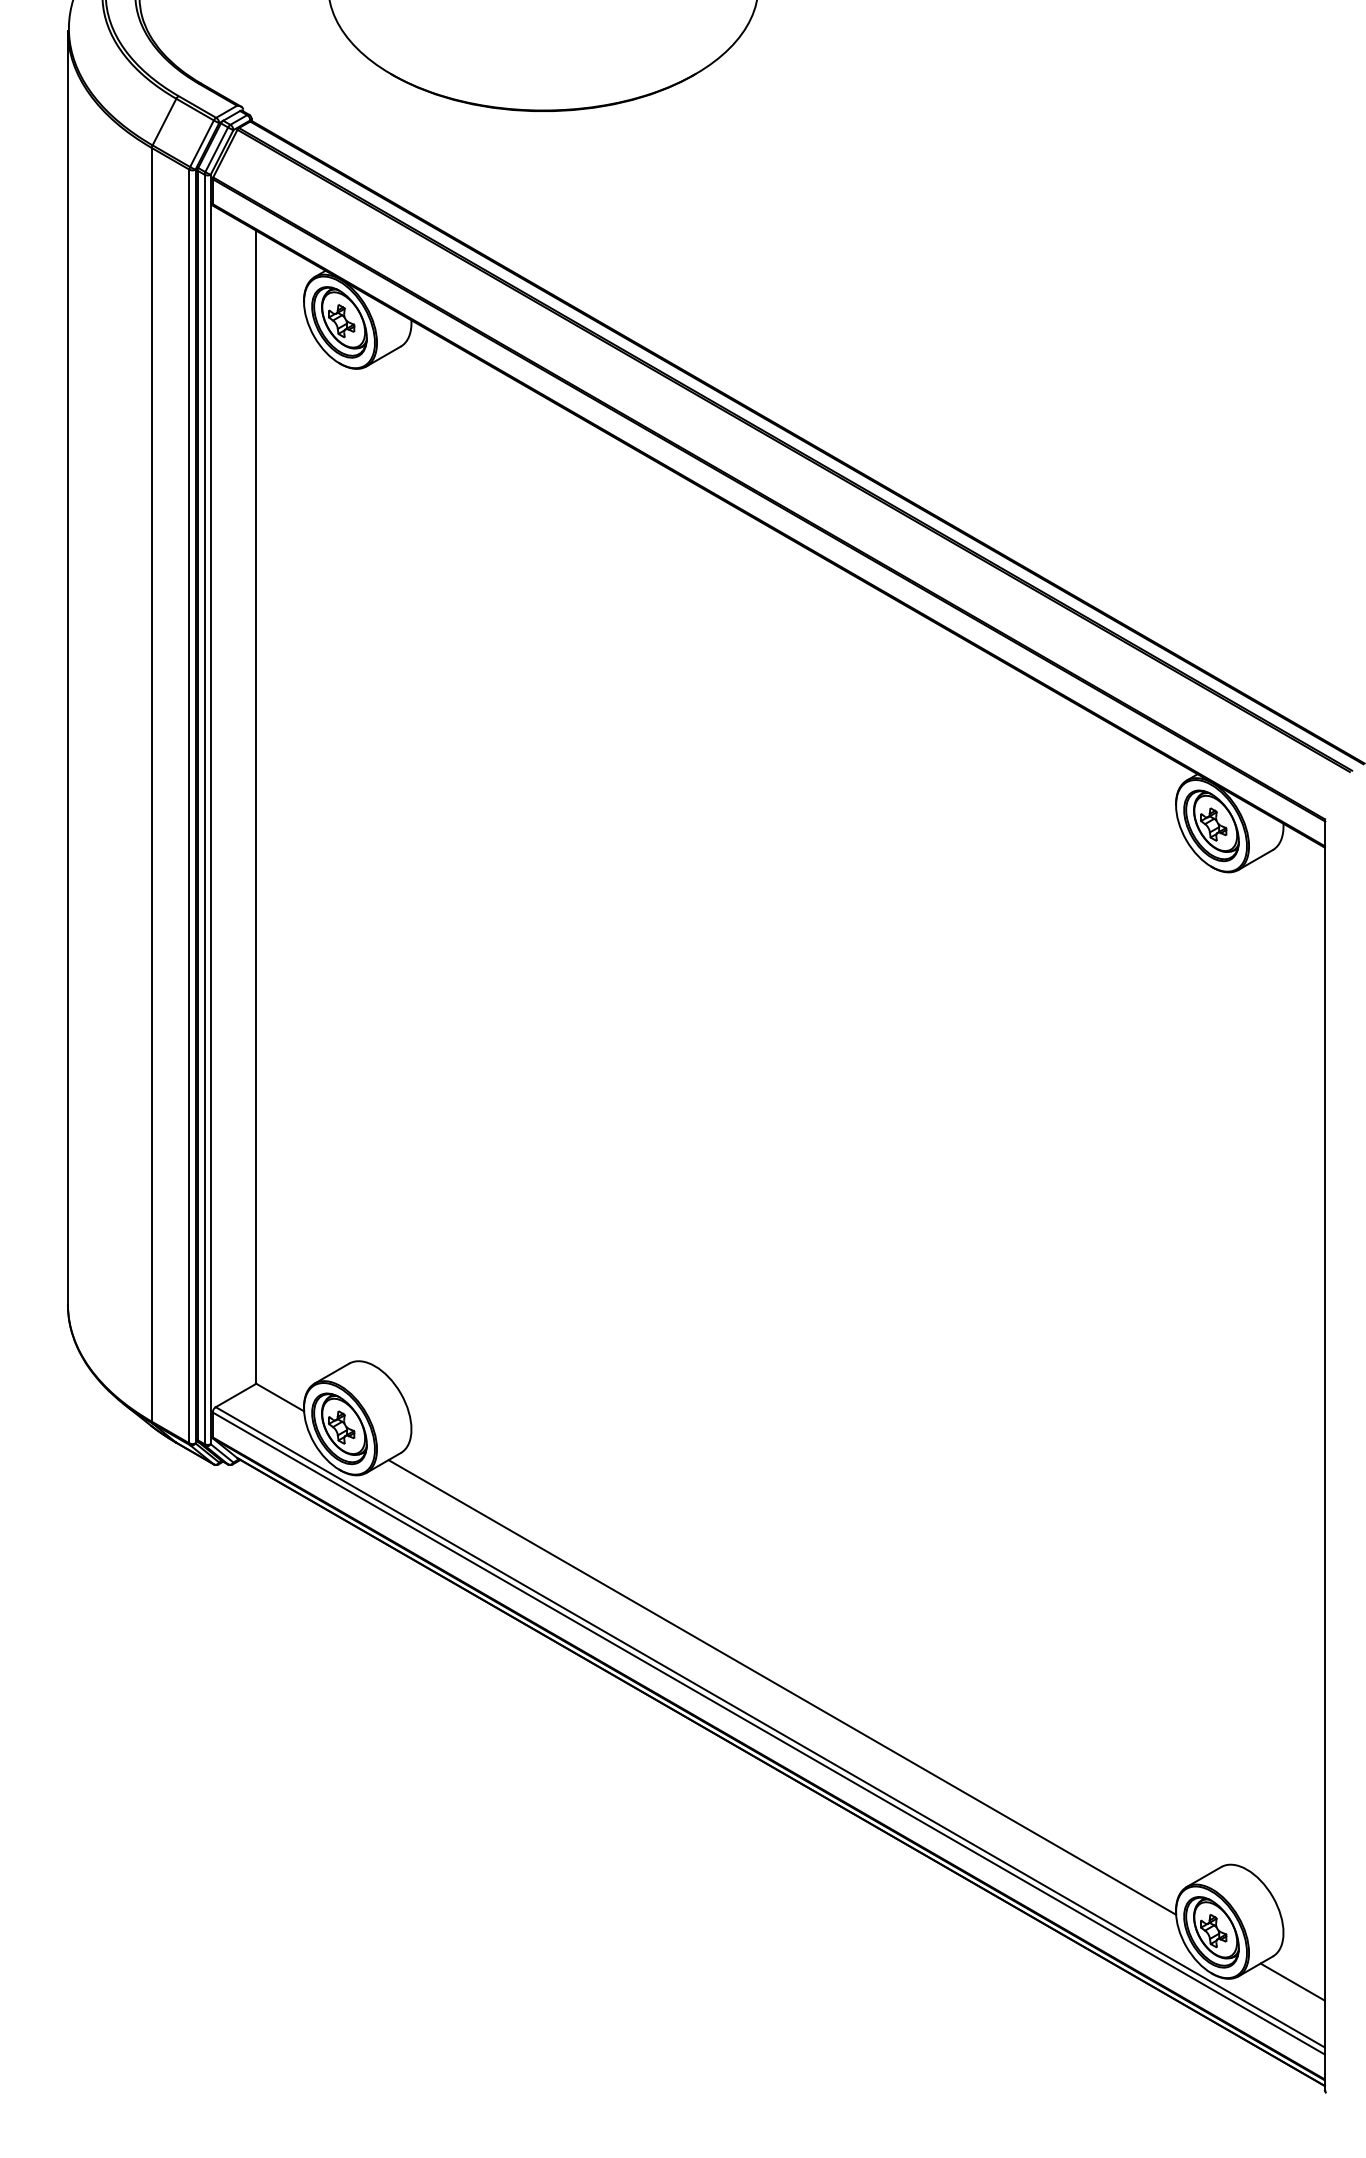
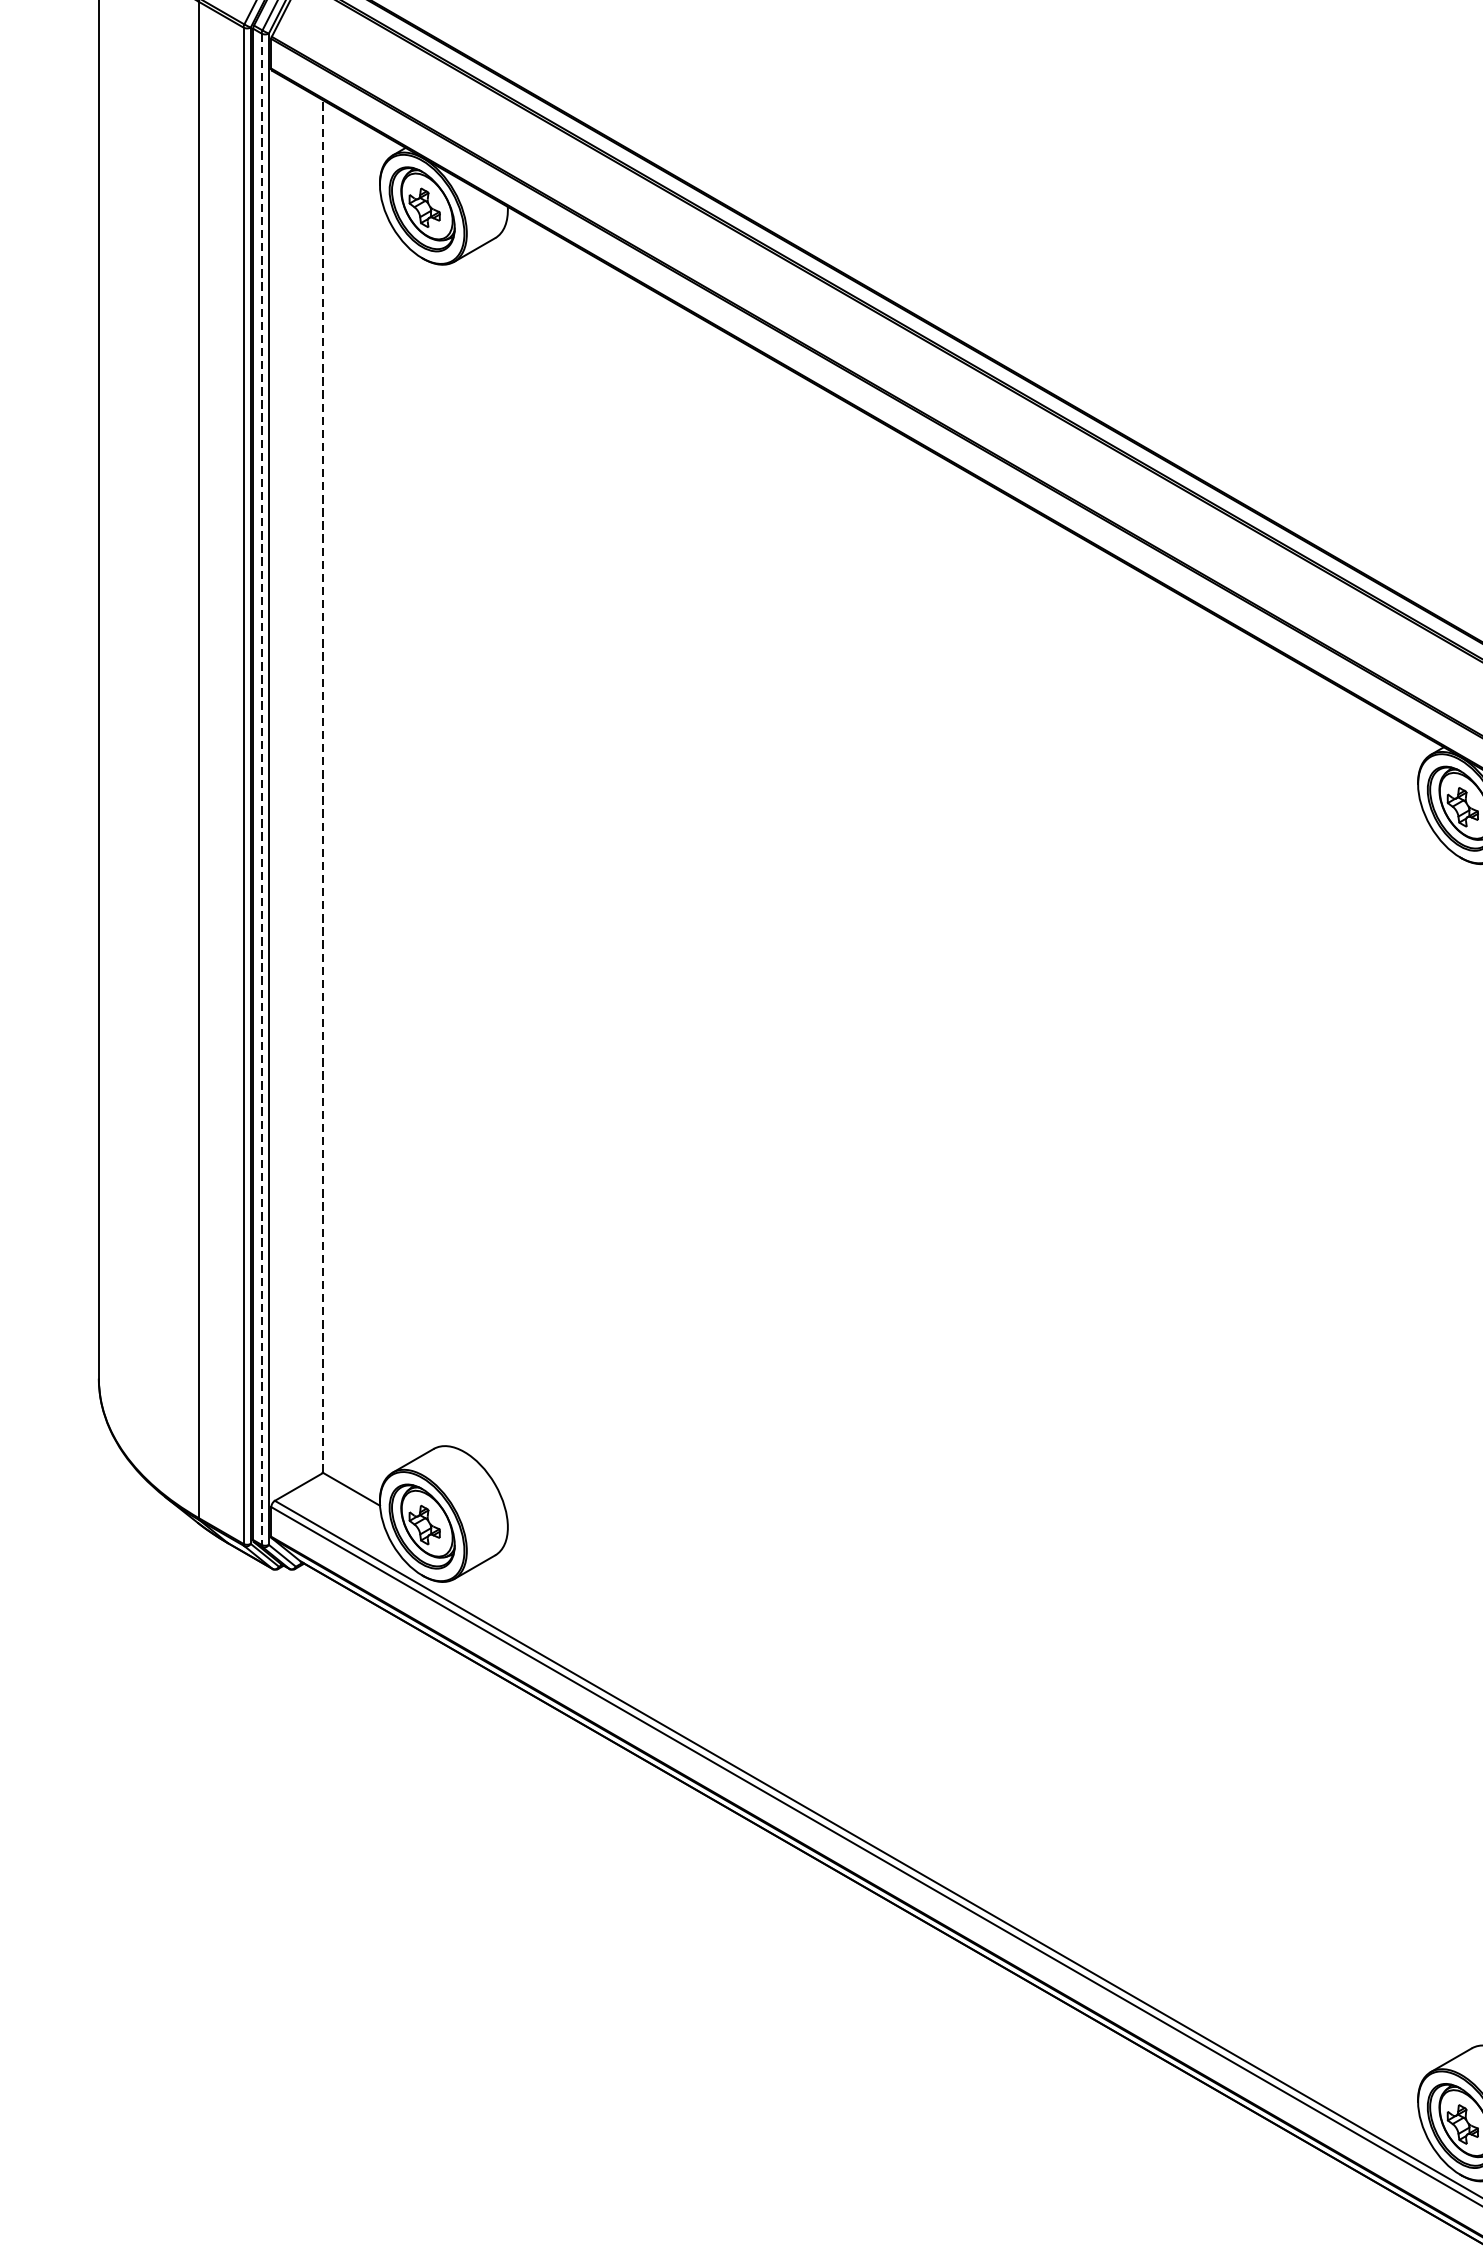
line: (255, 806) -> (322, 785), solid -> dashed
line: (204, 809) -> (261, 789), solid -> dashed
line: (782, 1687) -> (949, 1834), removed

